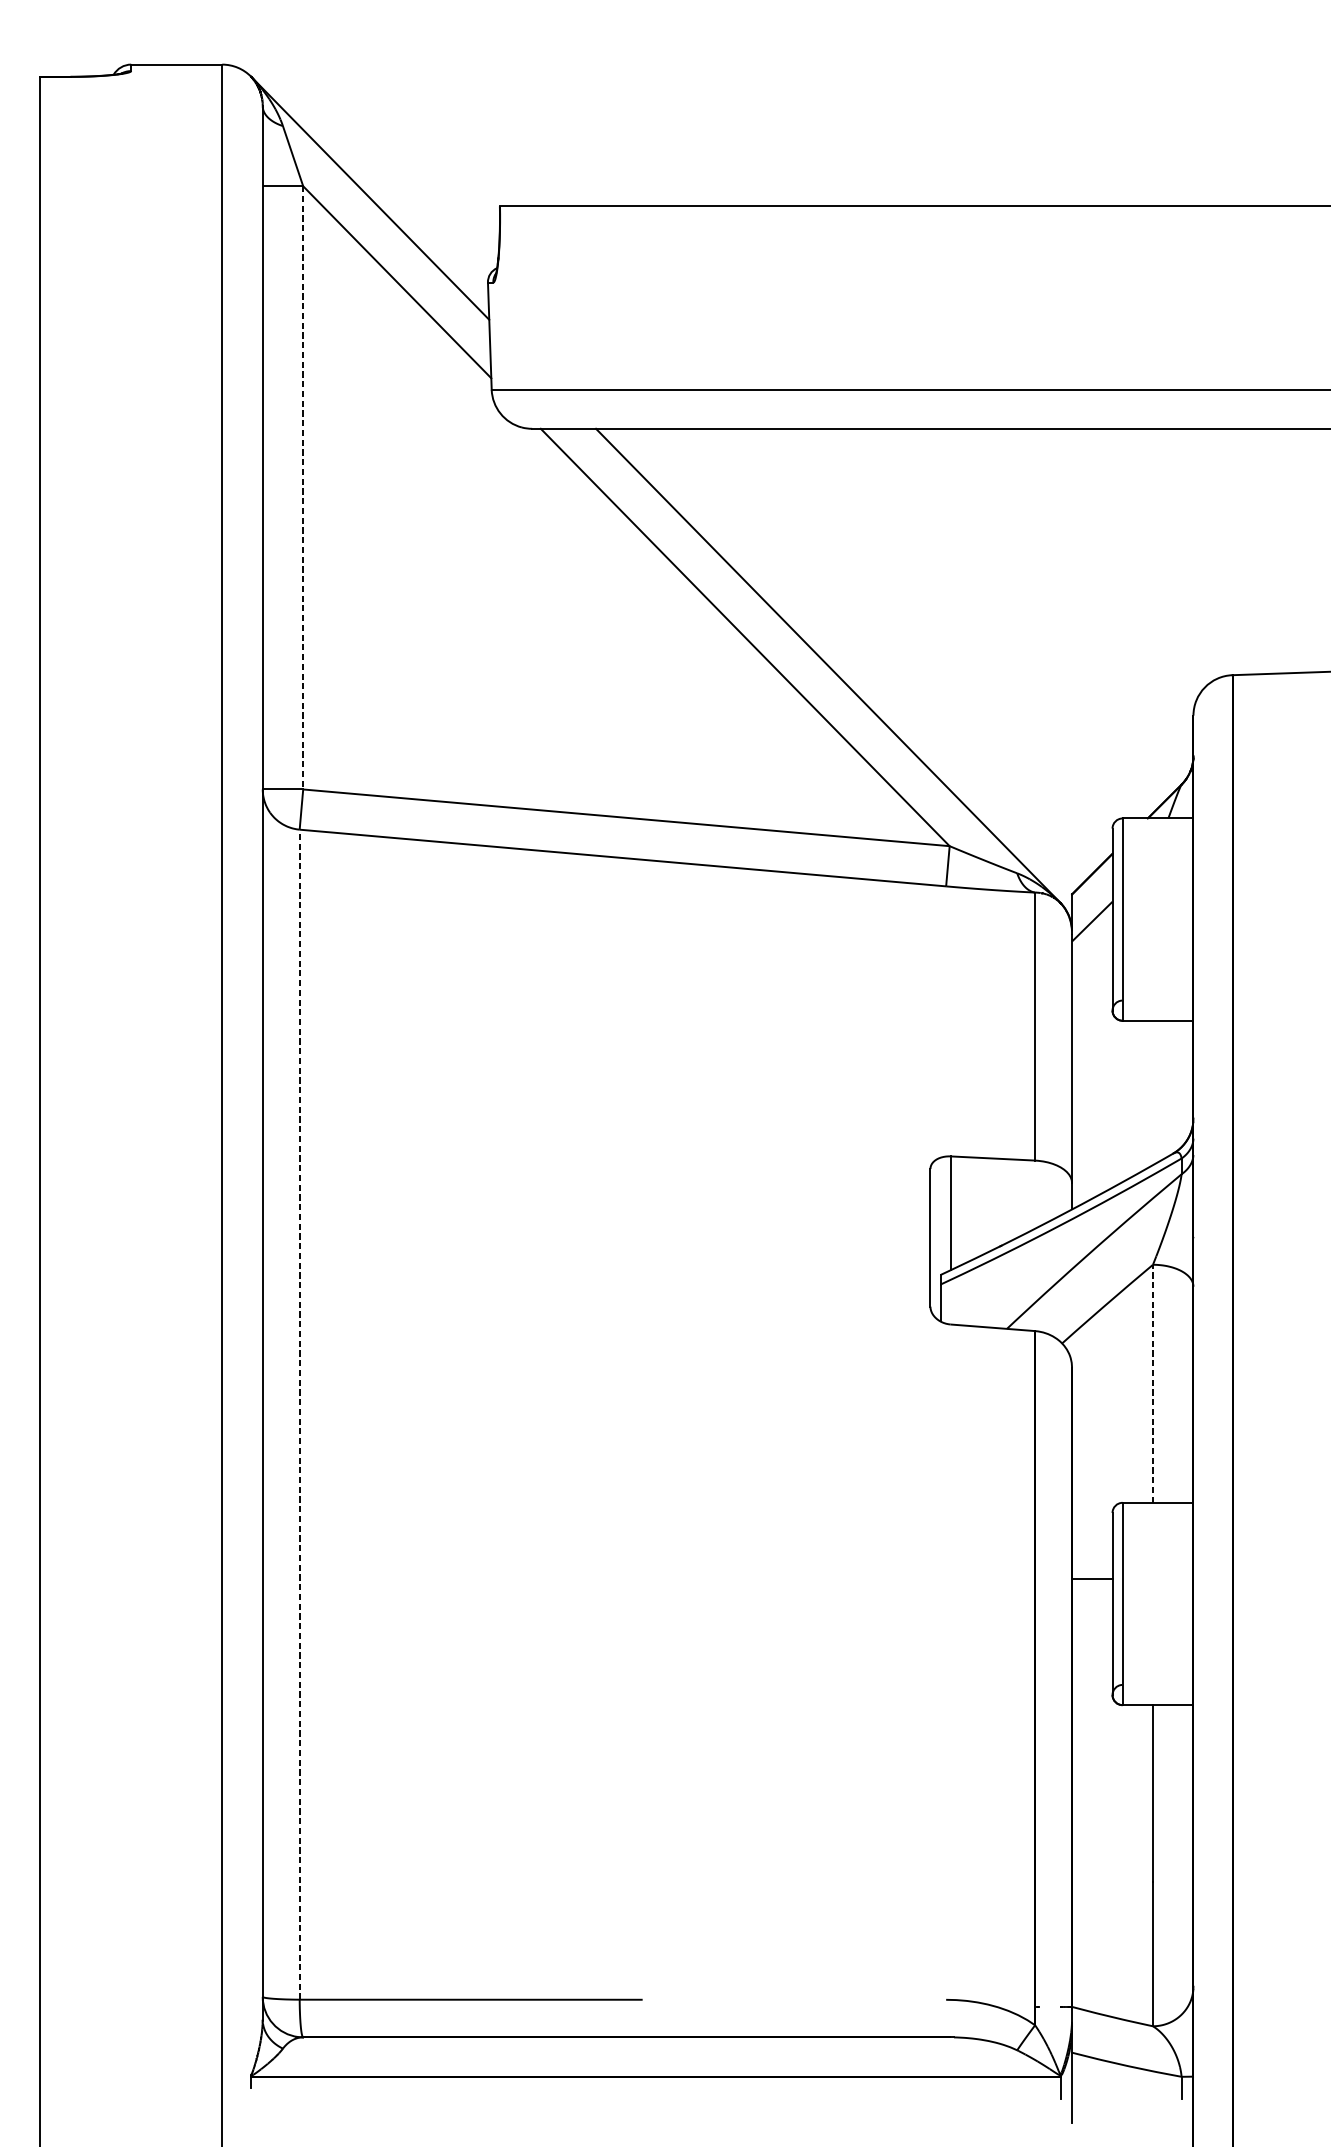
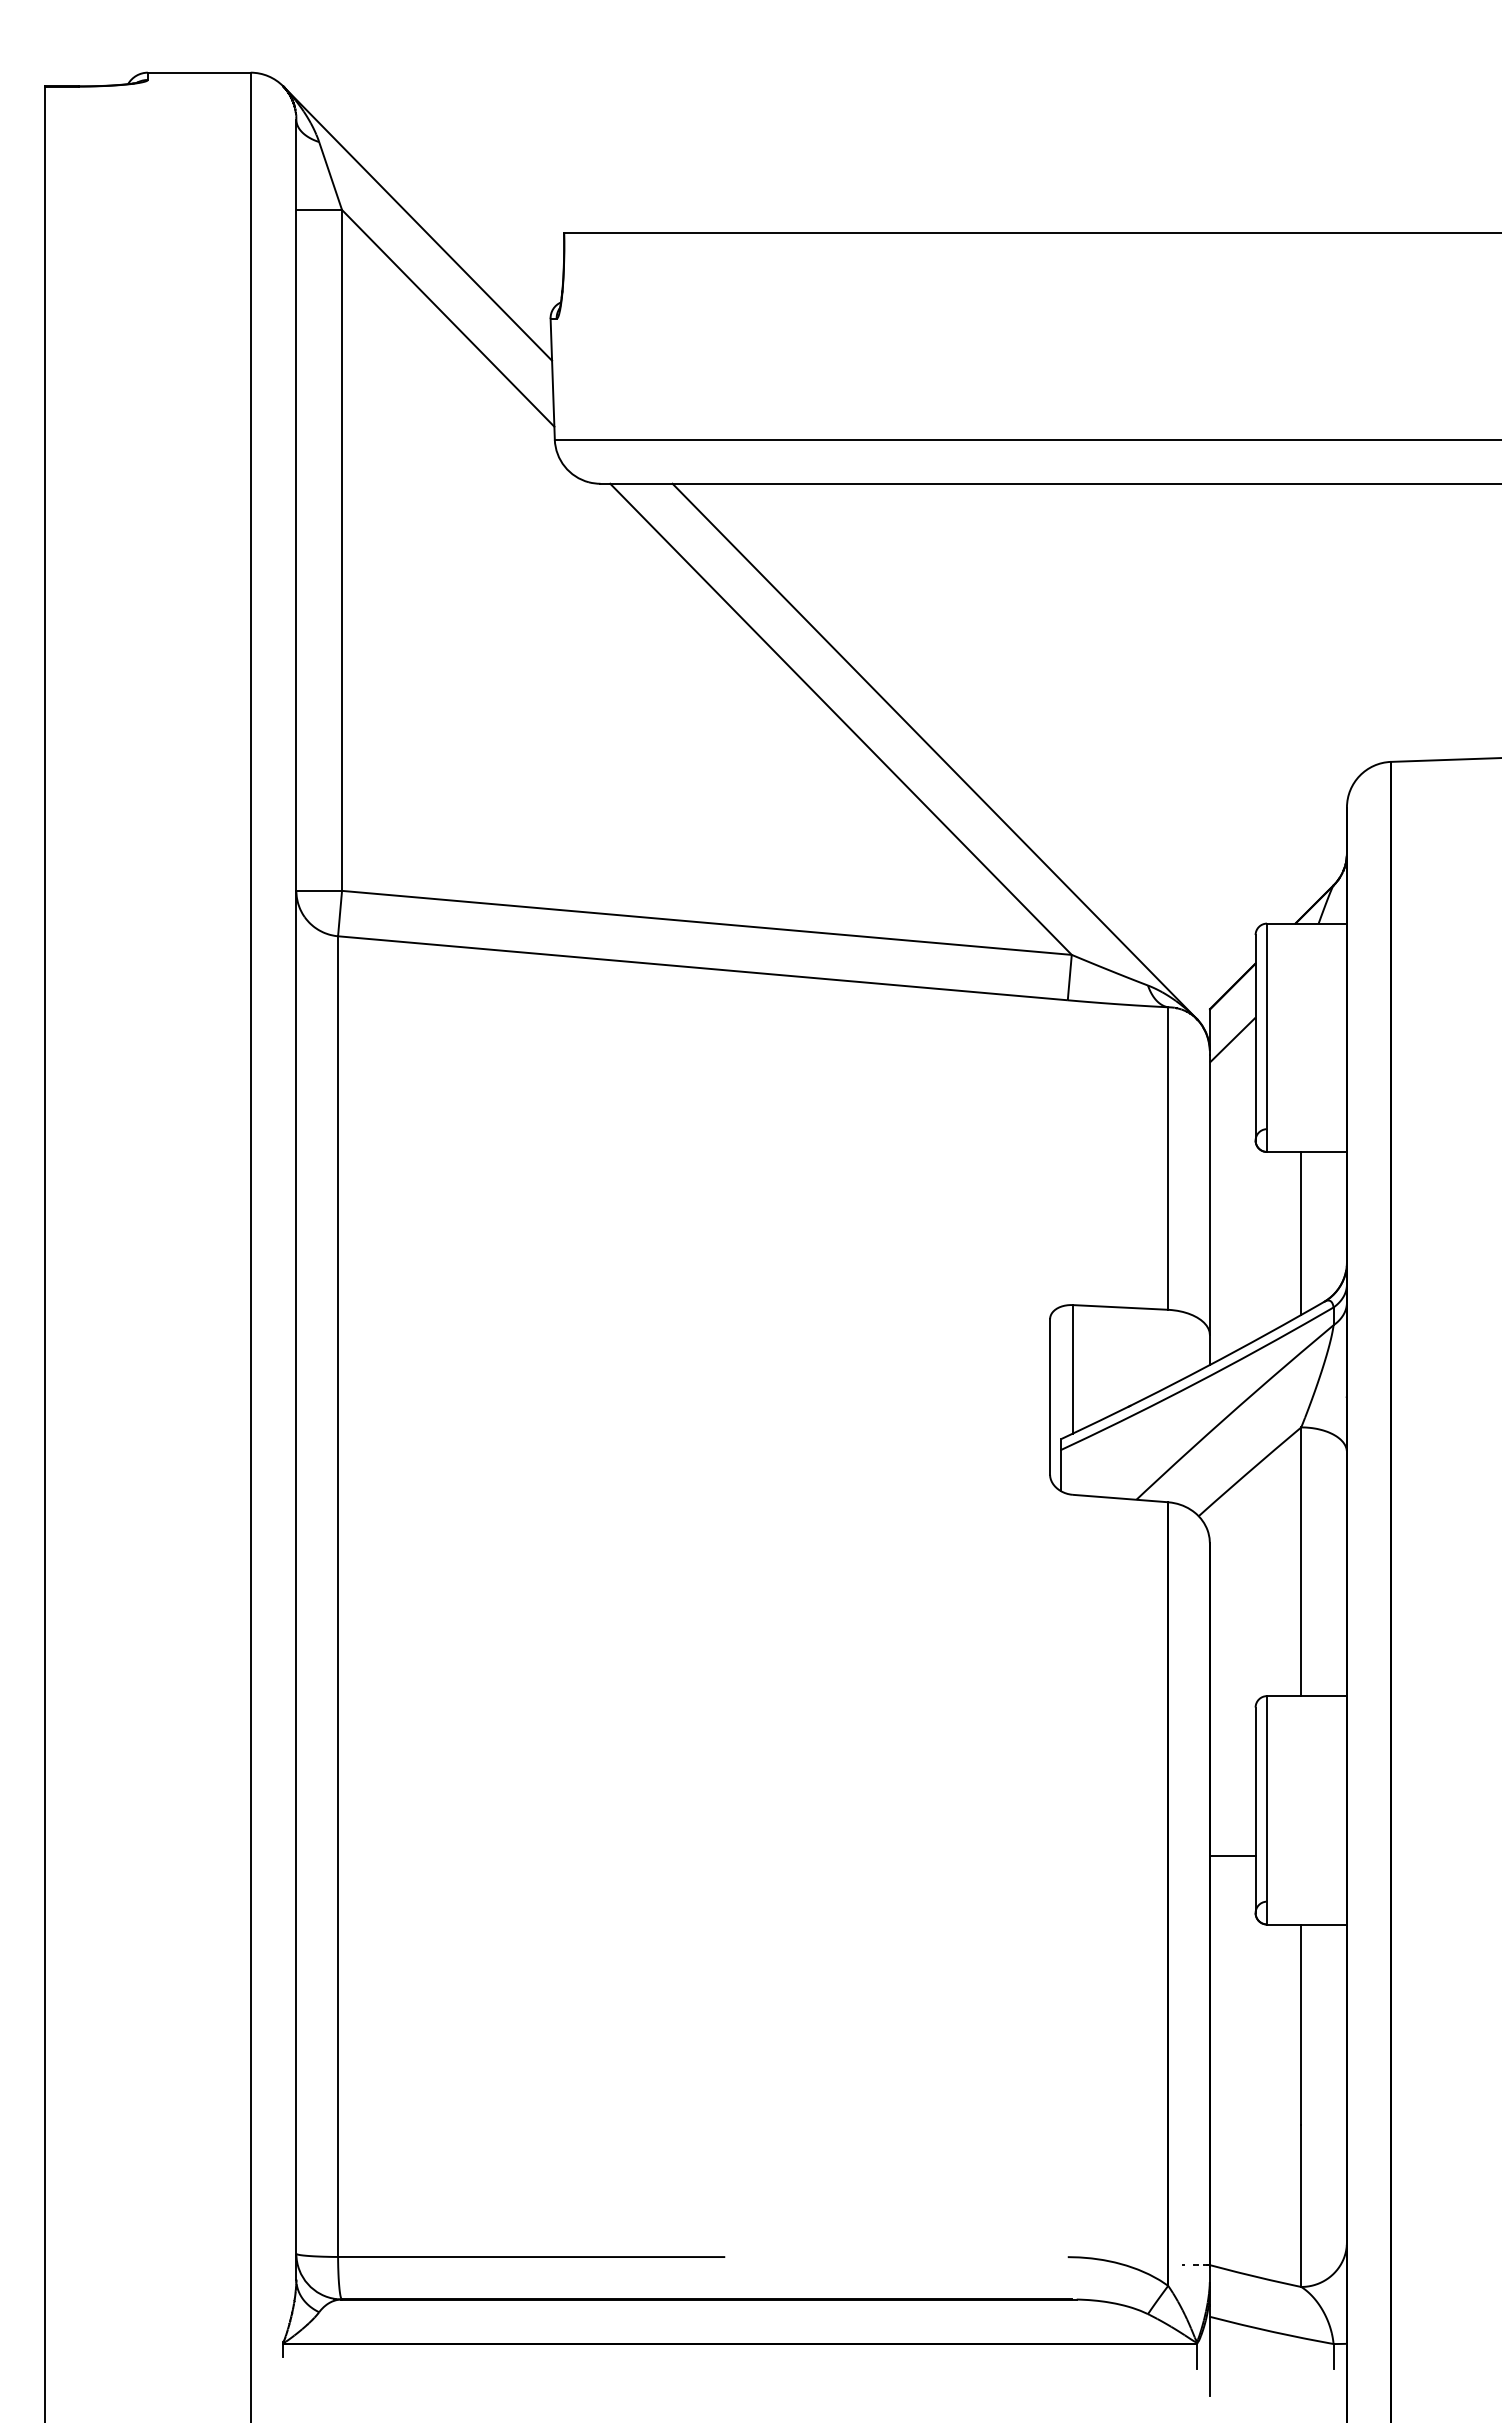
line: (303, 487) -> (342, 550), dashed -> solid
line: (1153, 1092) -> (1301, 1233), added
line: (1153, 1383) -> (1301, 1561), dashed -> solid
line: (300, 1414) -> (338, 1596), dashed -> solid
line: (1092, 1579) -> (1232, 1856), moved

